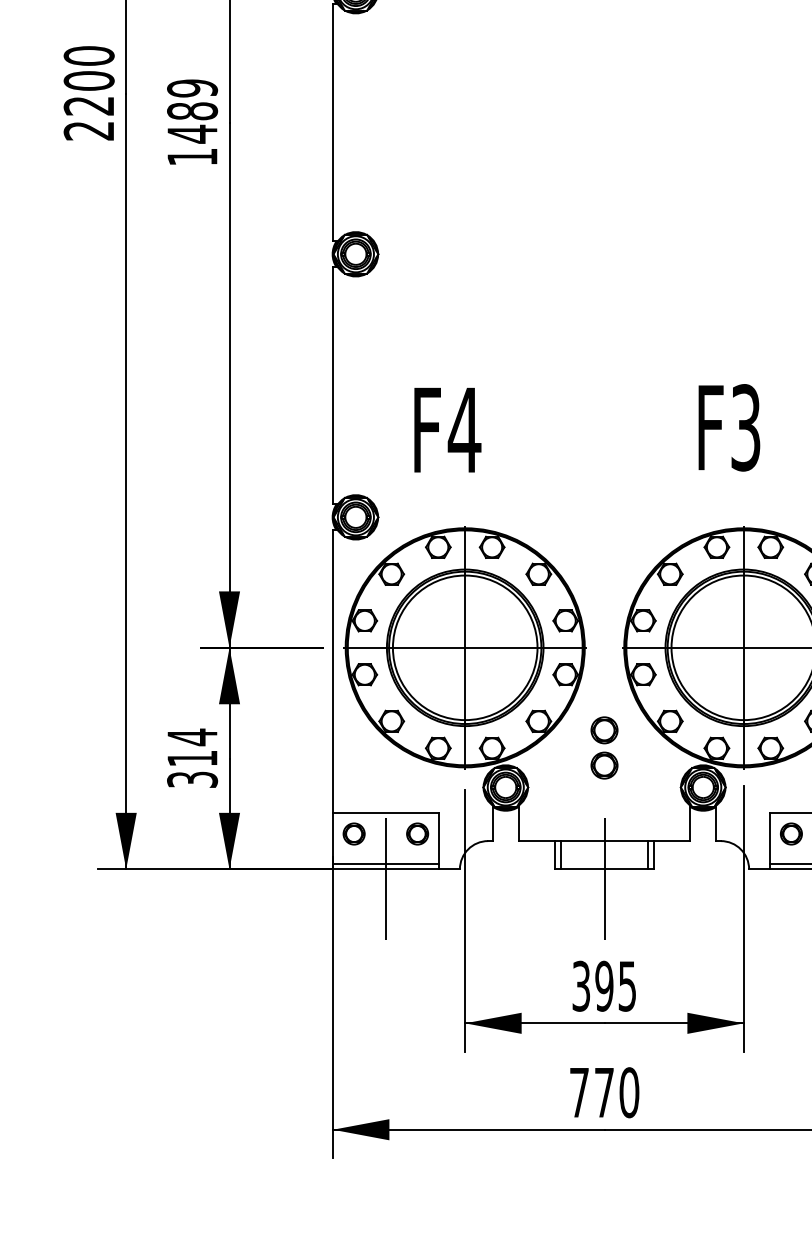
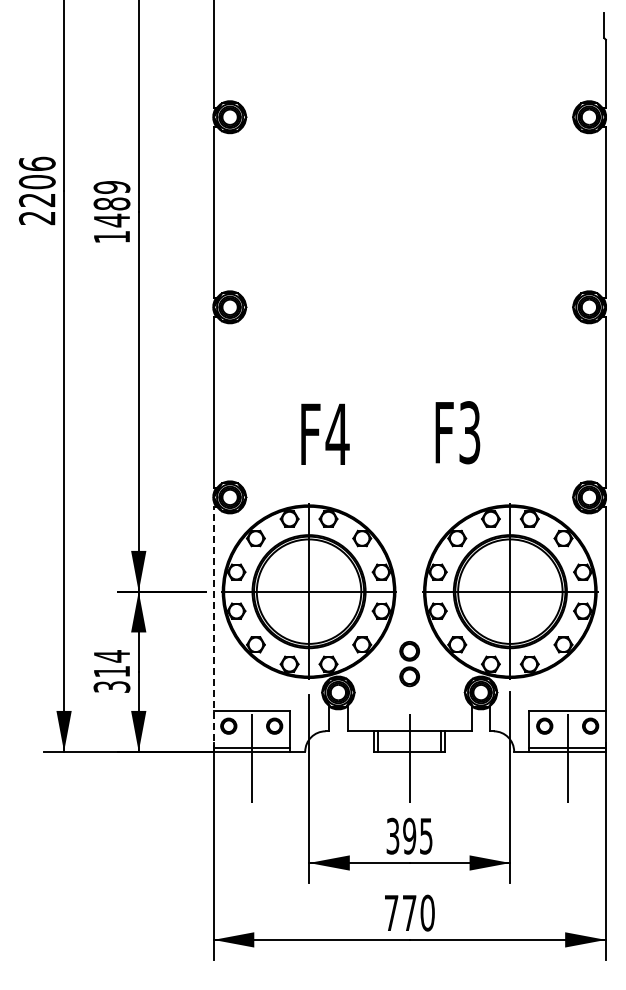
text: (88, 55) -> (36, 163), 2200 -> 2206
text: (728, 427) -> (457, 432), moved
text: (447, 428) -> (325, 433), moved
line: (332, 698) -> (213, 628), solid -> dashed

